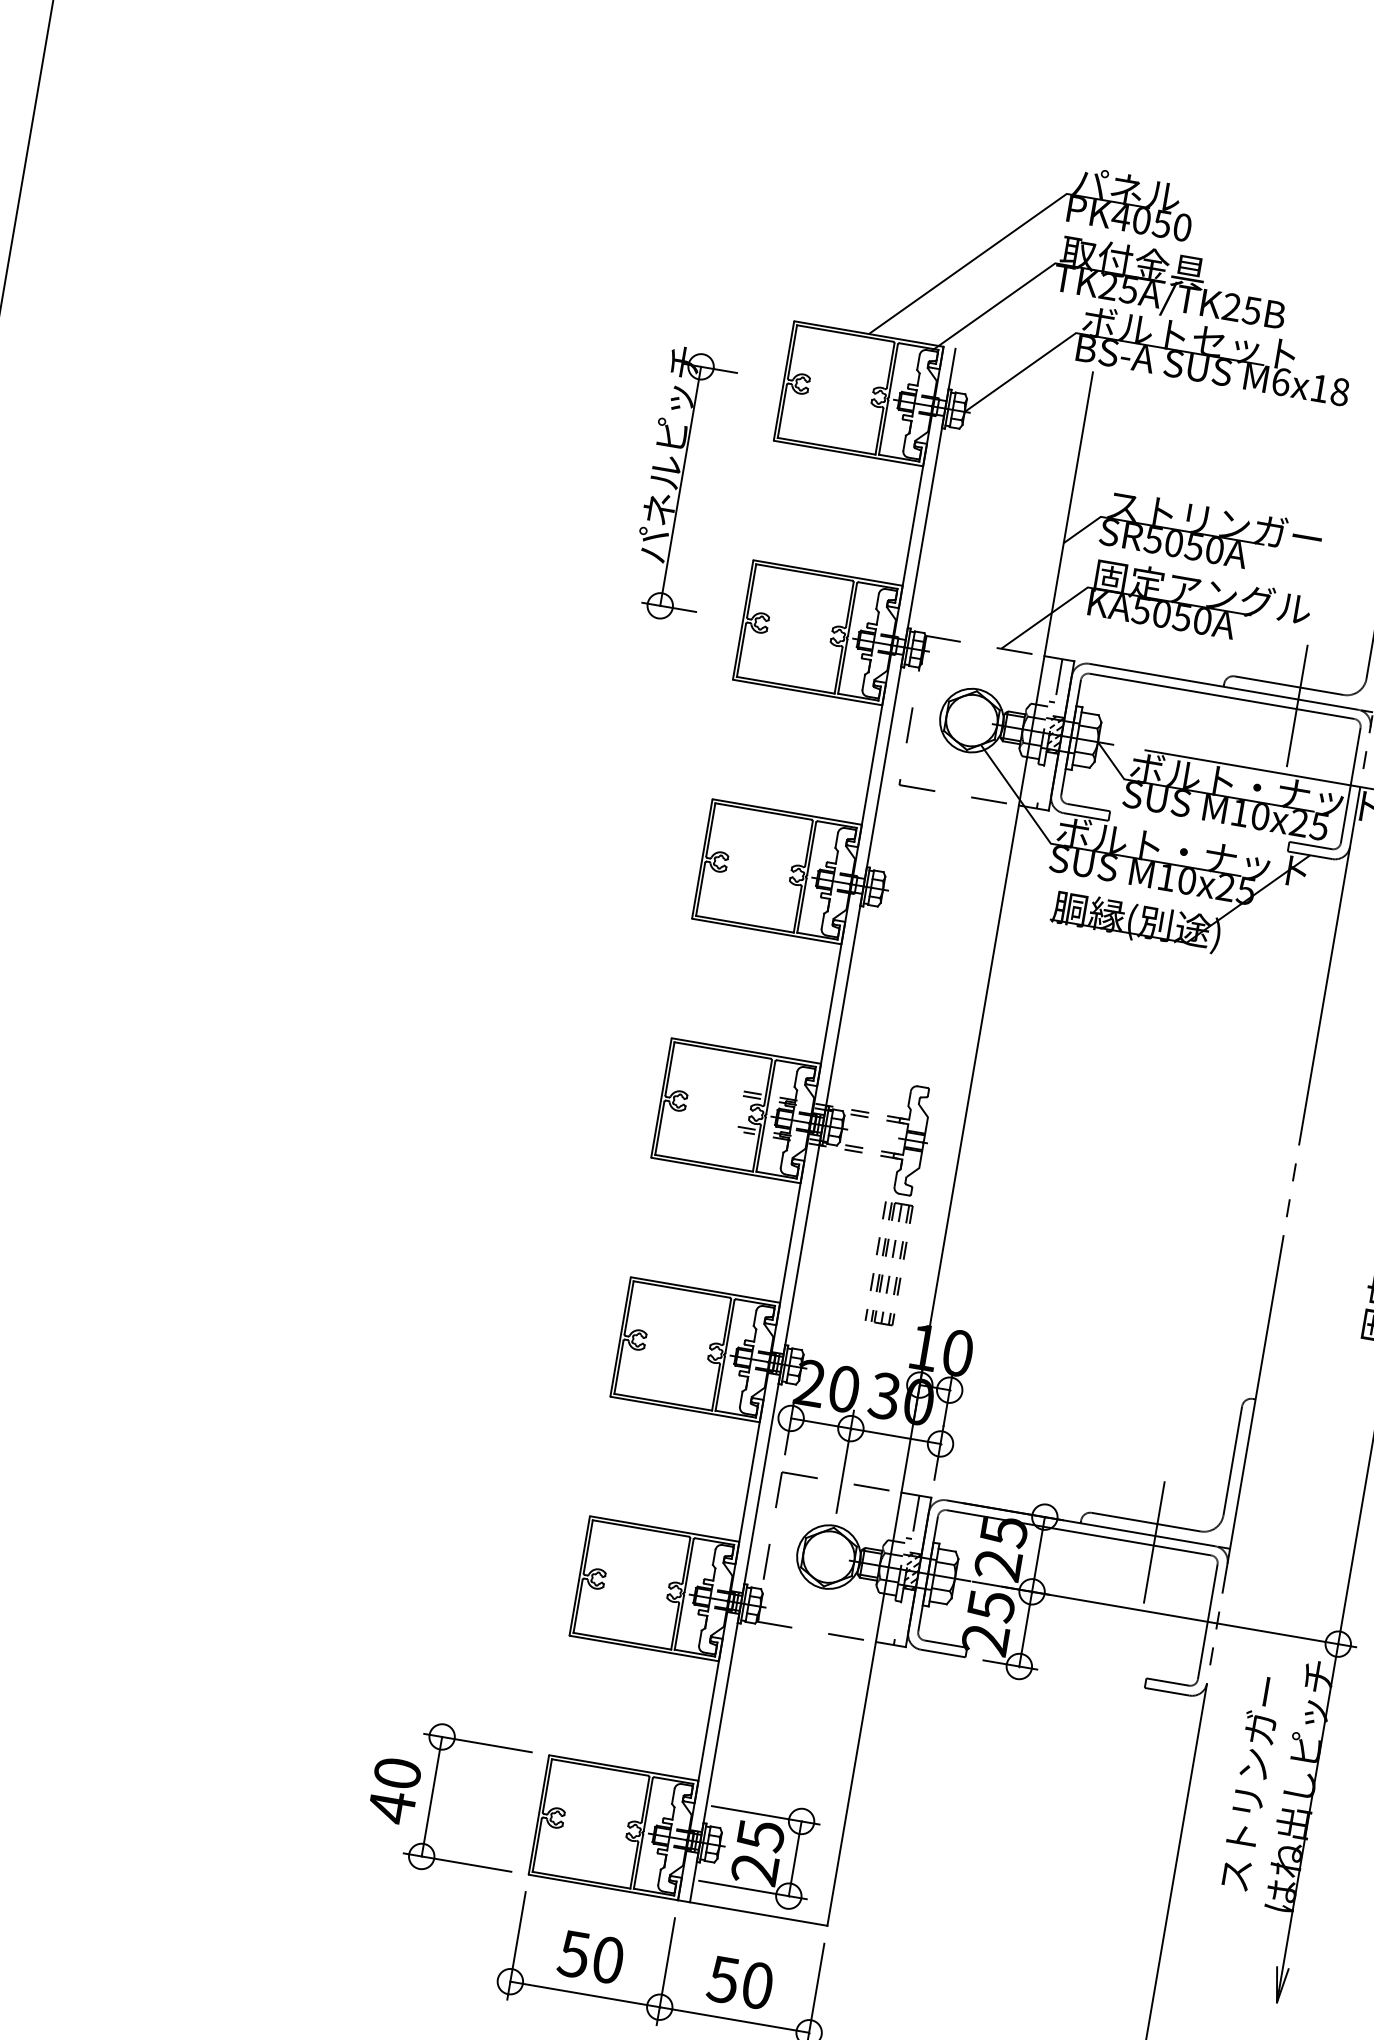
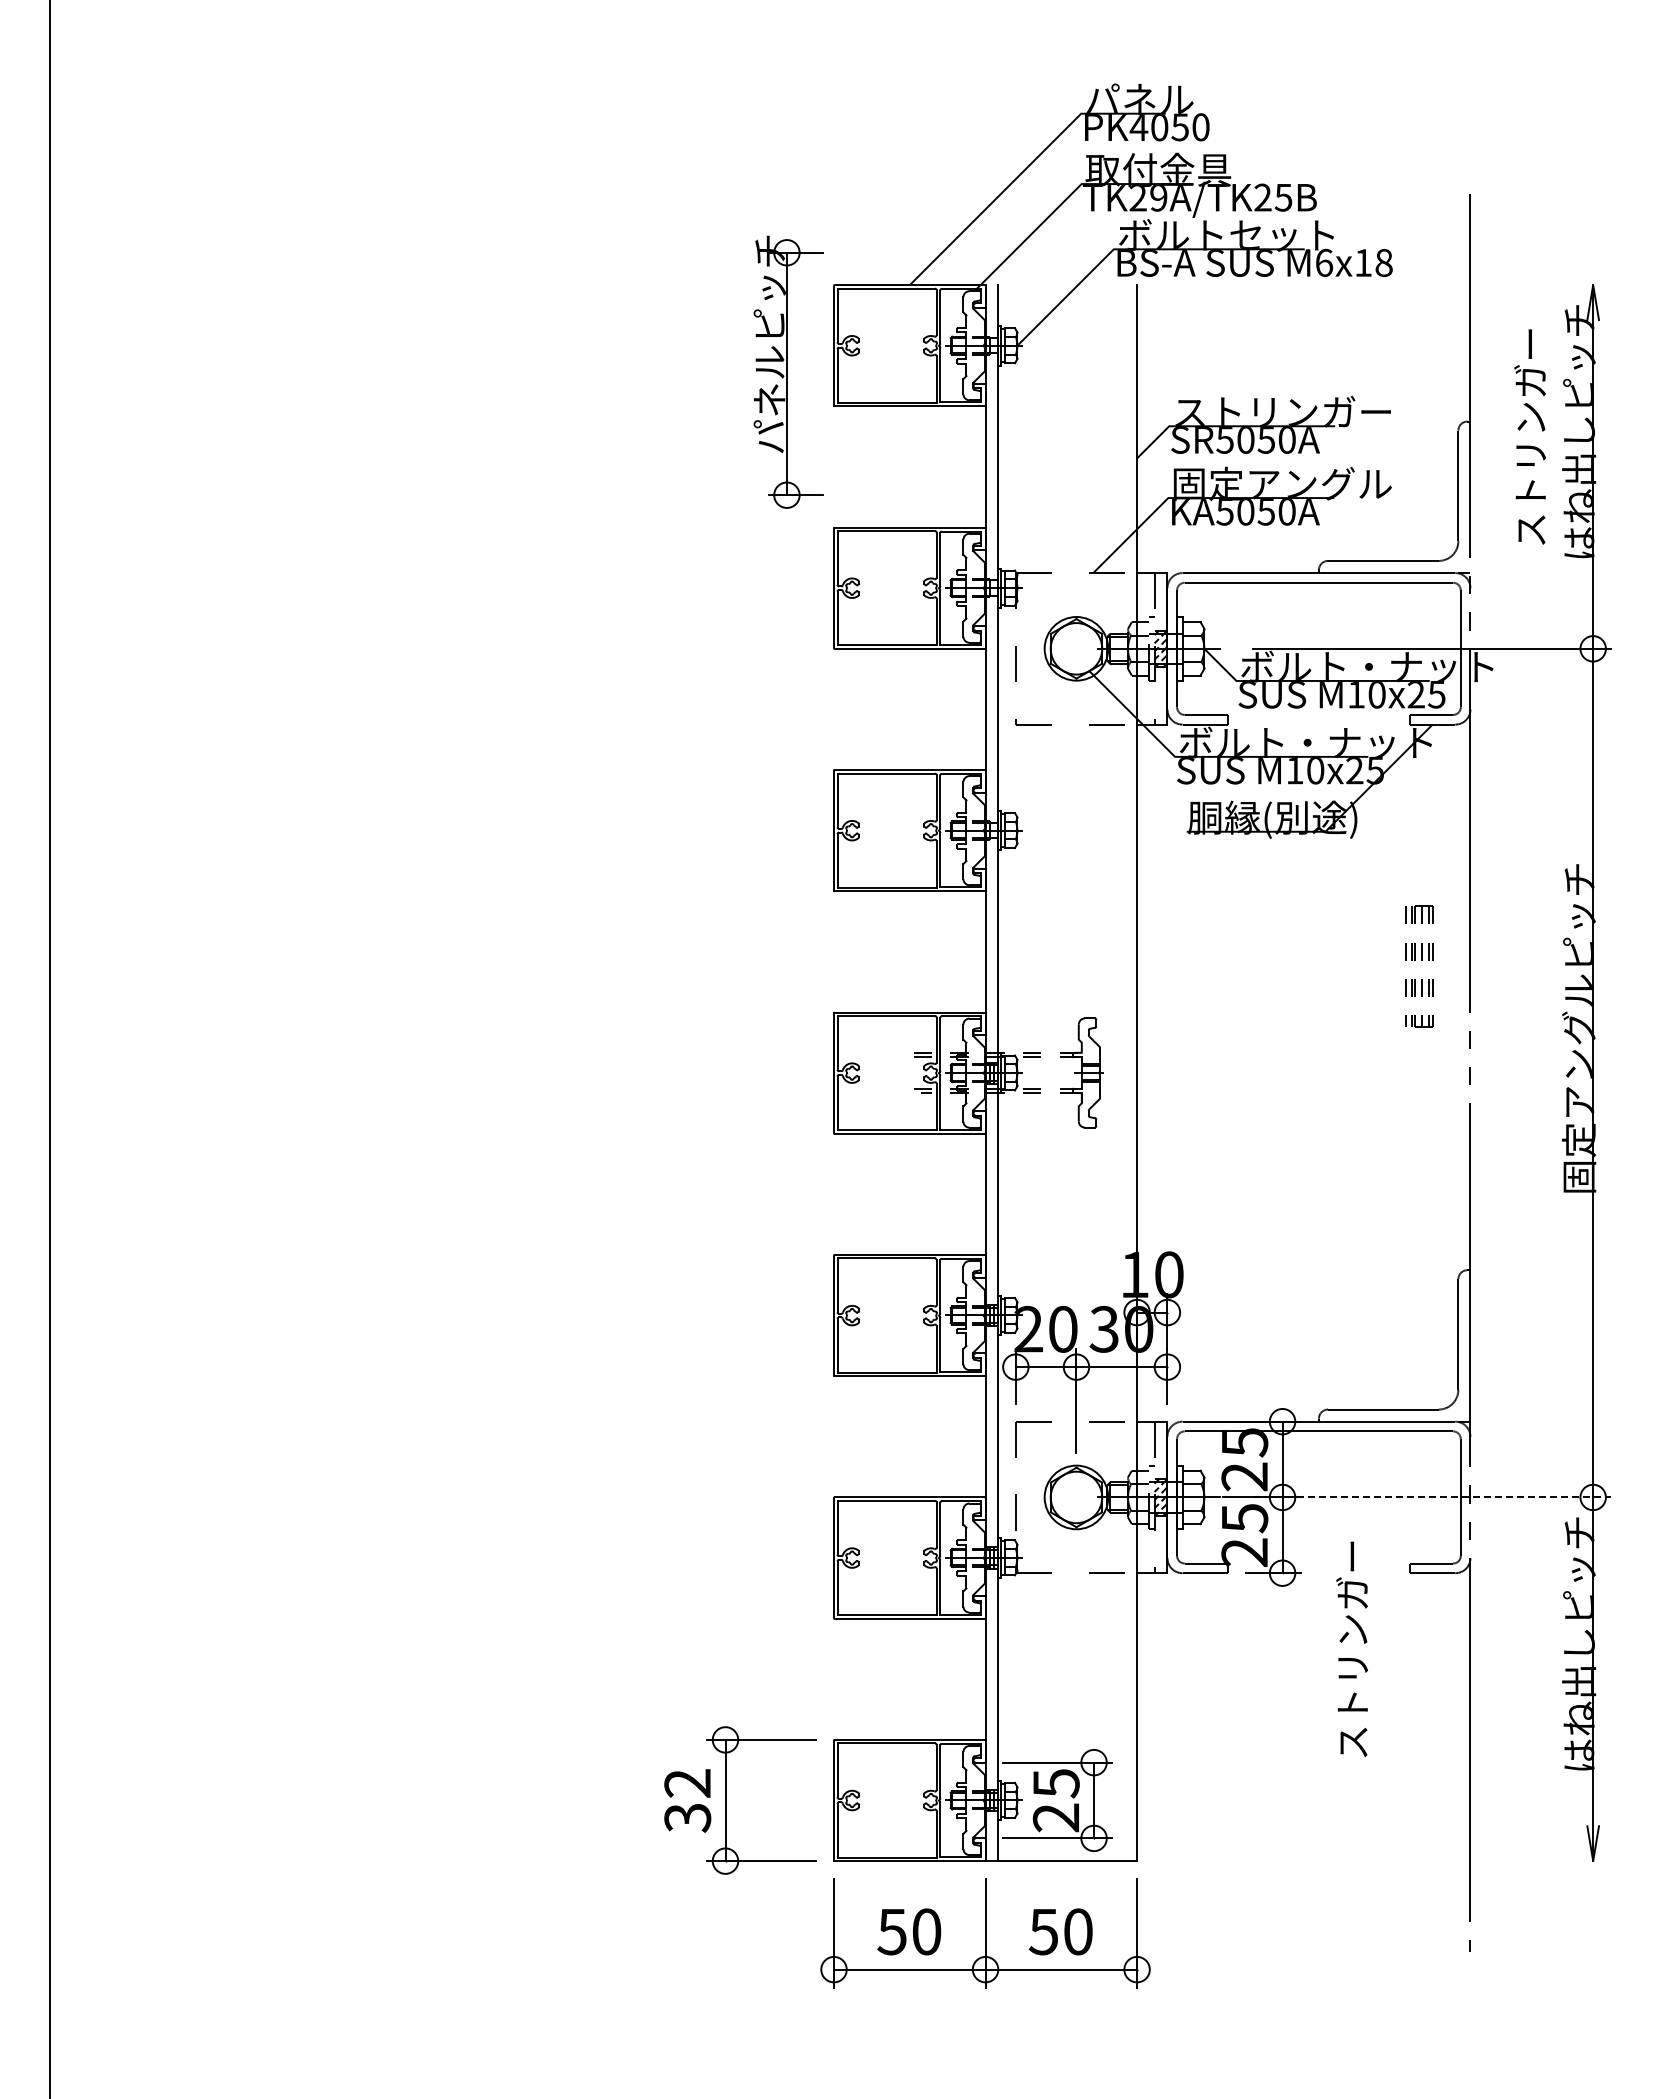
text: (1128, 290) -> (1158, 198), TK25A/TK25B -> TK29A/TK25B
part: (682, 484) -> (788, 371), moved
line: (1297, 705) -> (1394, 579), removed
part: (892, 1257) -> (1421, 960), moved
line: (1154, 1542) -> (1394, 1428), removed
line: (1179, 1617) -> (1432, 1497), solid -> dashed
text: (1250, 1782) -> (1351, 1648), moved
text: (394, 1791) -> (687, 1801), 40 -> 32

